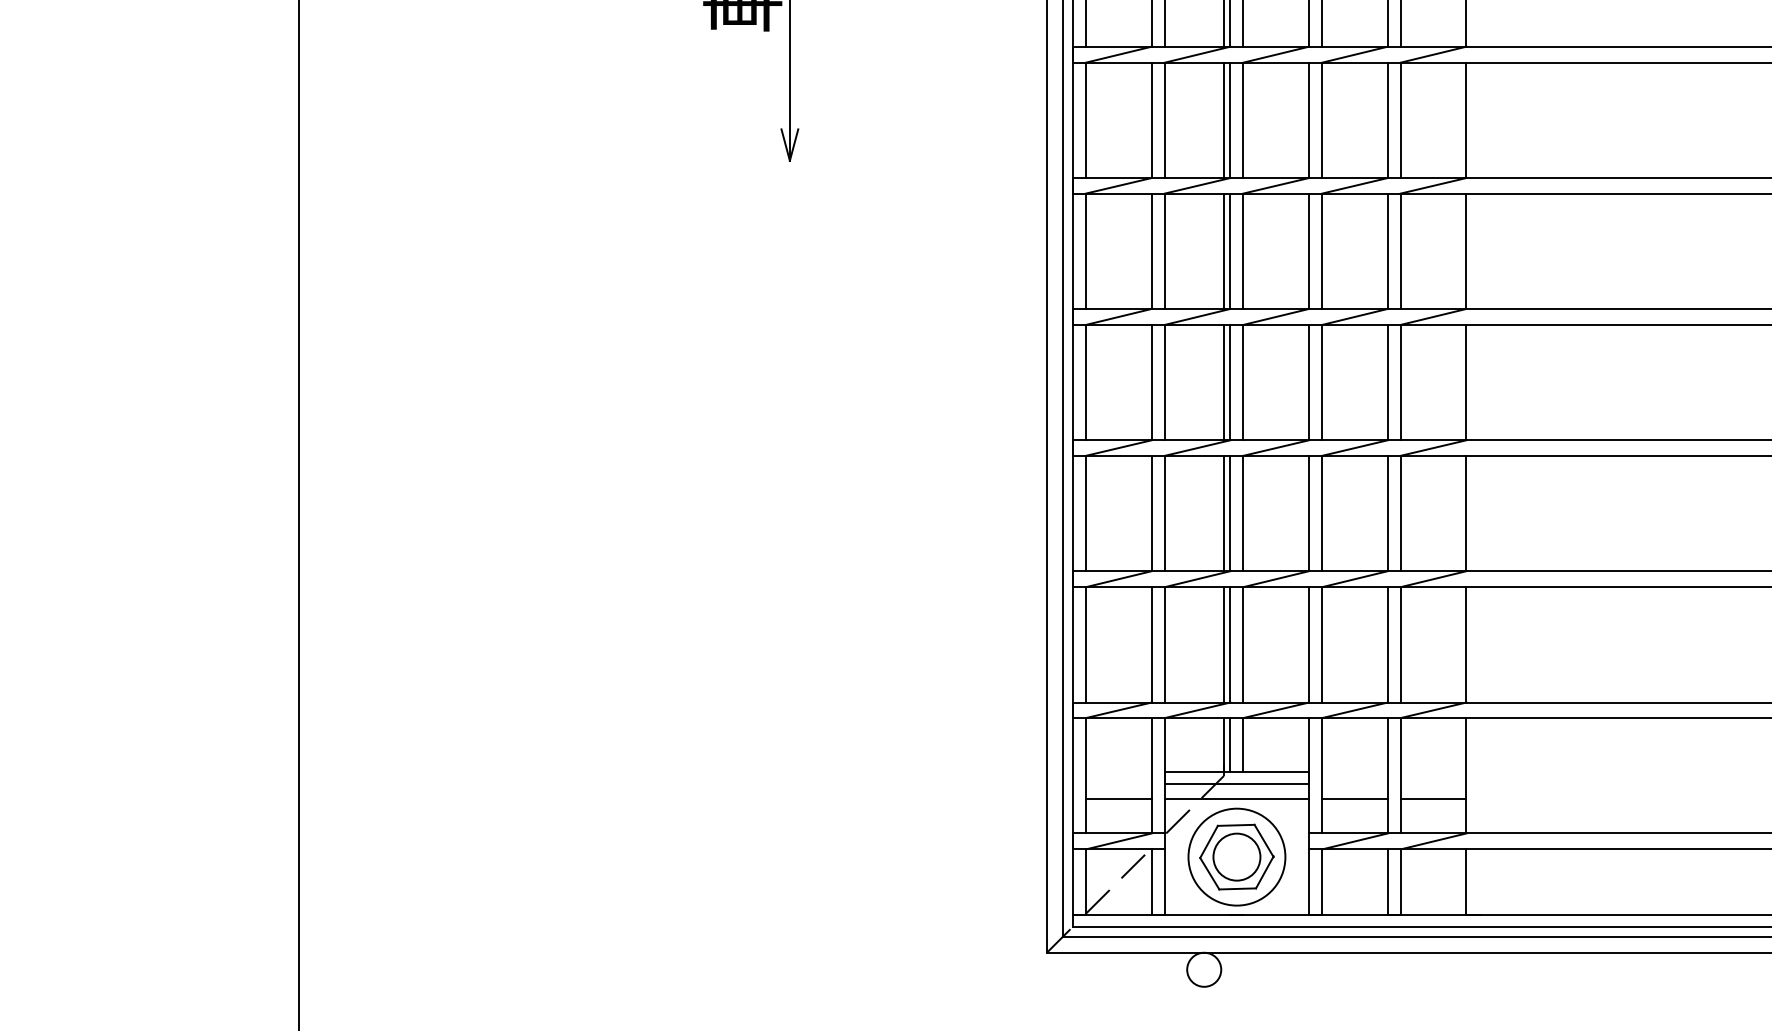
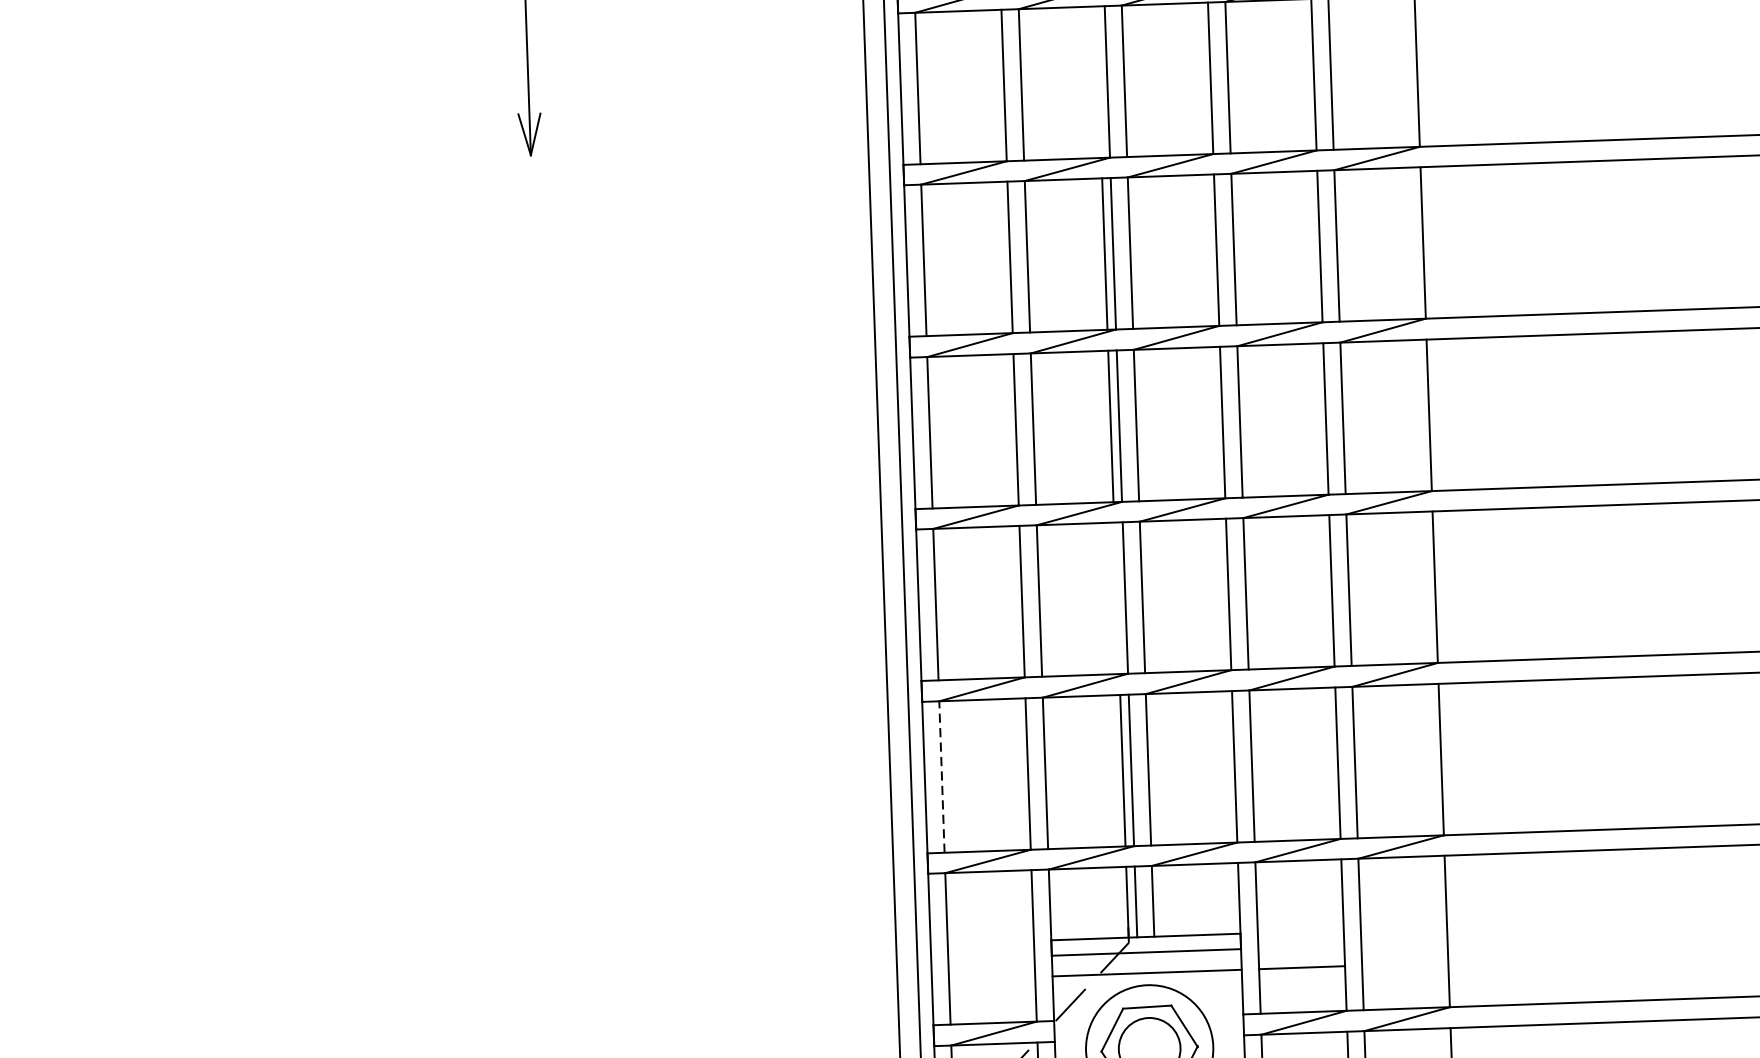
line: (1223, 120) -> (1098, 82), removed
line: (1223, 513) -> (1116, 598), removed
line: (1086, 644) -> (942, 776), solid -> dashed
line: (1118, 799) -> (991, 978), removed
line: (1433, 799) -> (1405, 964), removed

